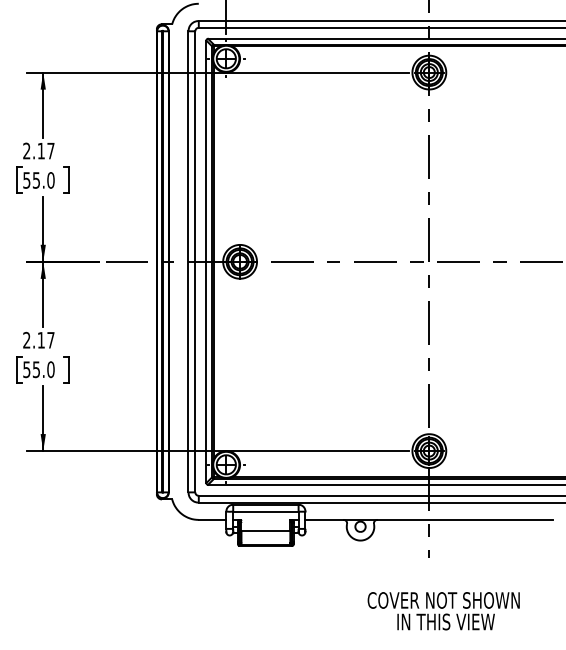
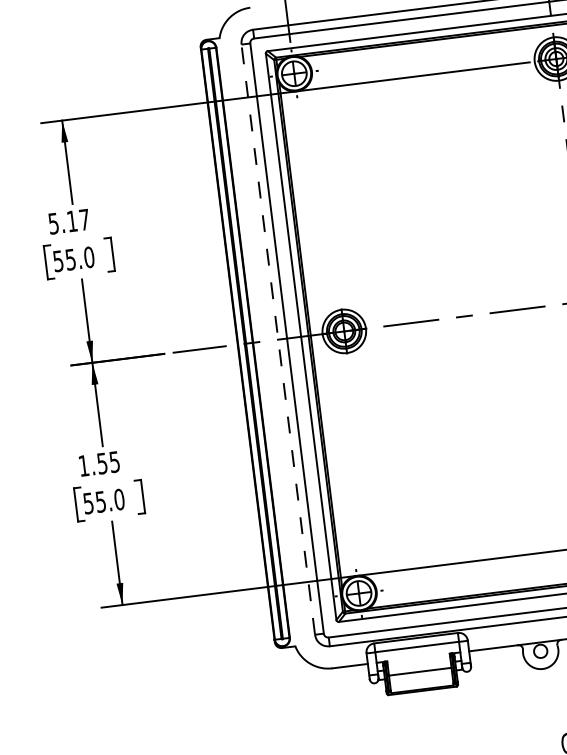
text: (26, 150) -> (53, 222), 2.17 -> 5.17
line: (188, 261) -> (278, 339), solid -> dashed
text: (38, 339) -> (98, 462), 2.17 -> 1.55

